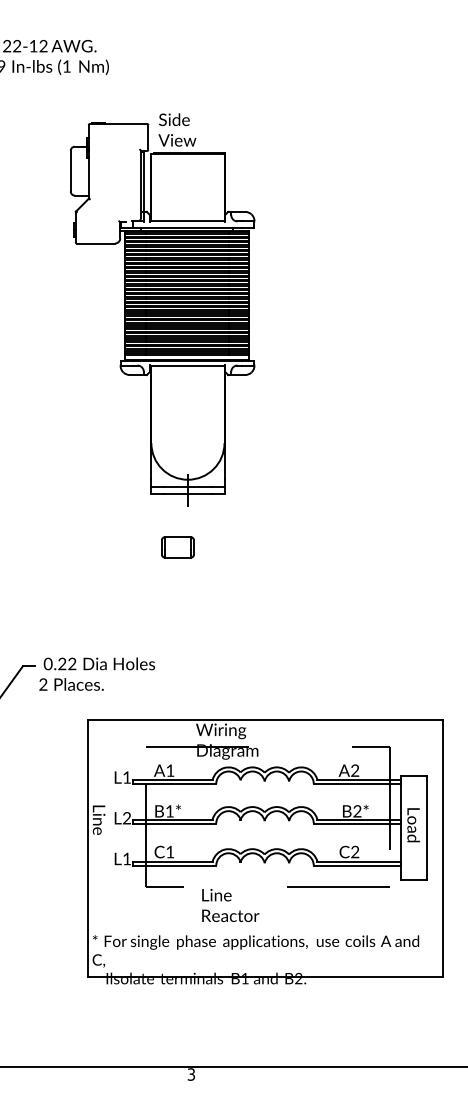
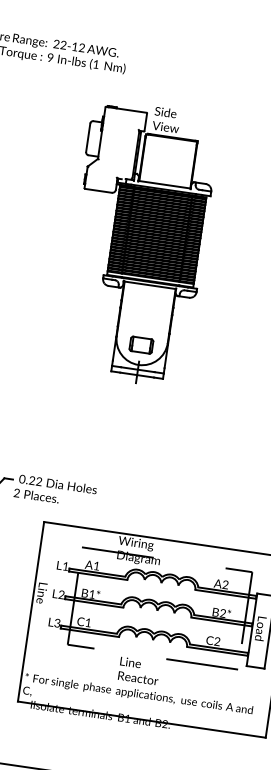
part: (177, 547) -> (141, 345), moved
text: (126, 858) -> (57, 622), L1 -> L3
text: (230, 904) -> (139, 670), moved

